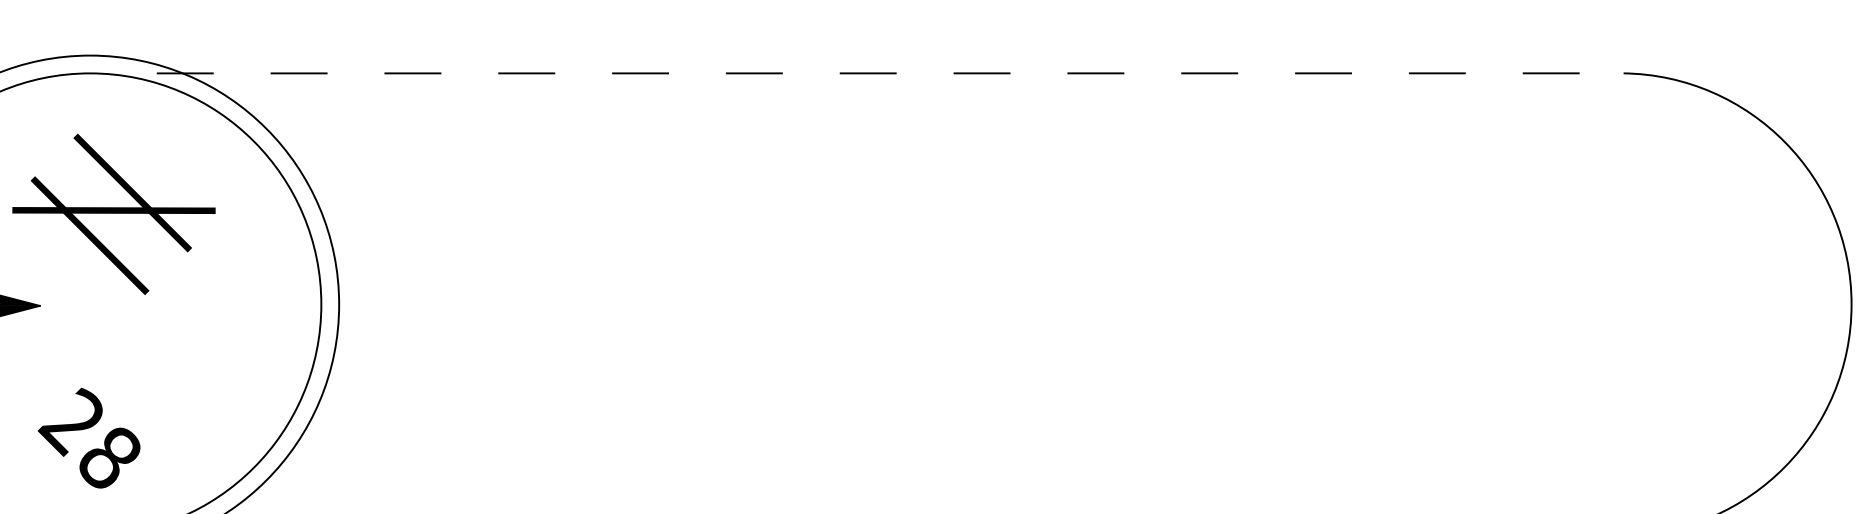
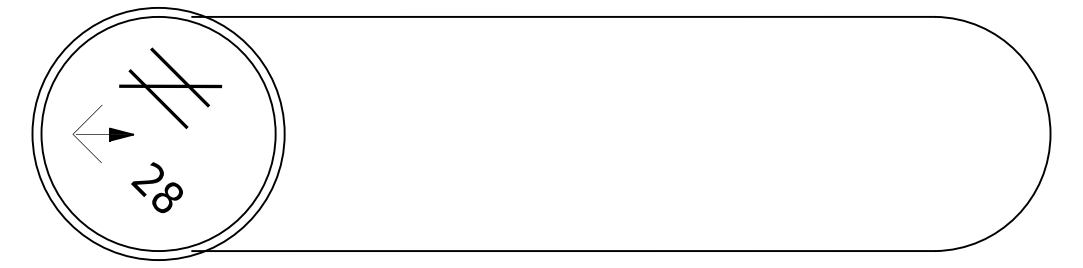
line: (891, 72) -> (564, 16), dashed -> solid
text: (88, 437) -> (156, 187), moved

